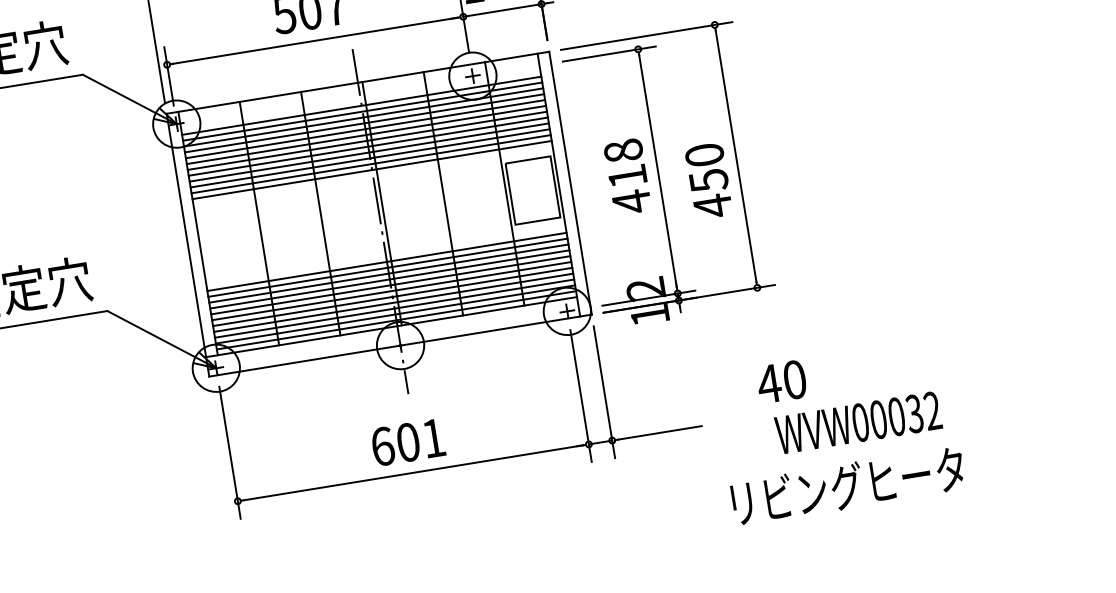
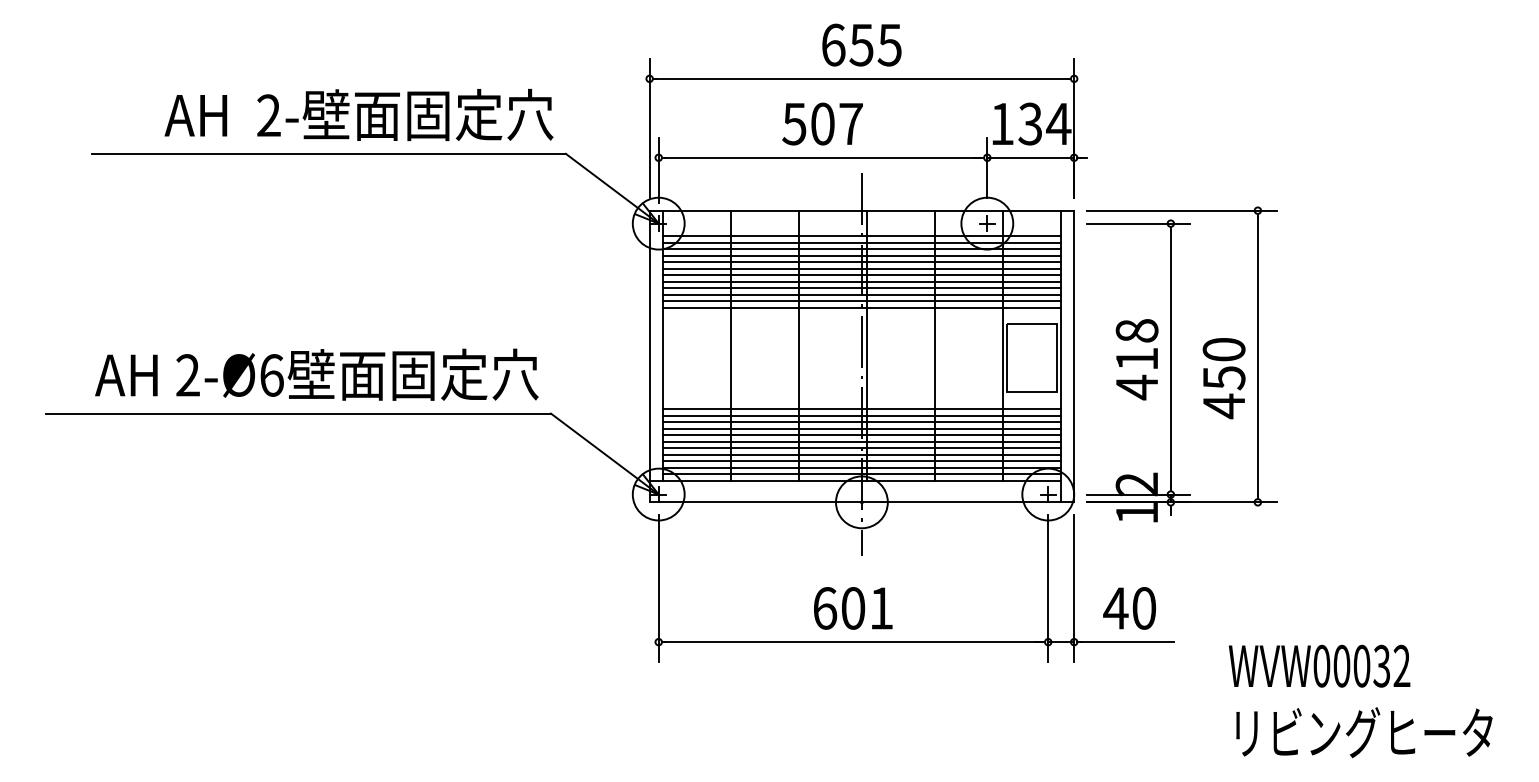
text: (781, 382) -> (1129, 608), moved
text: (858, 422) -> (1319, 665), moved
text: (848, 485) -> (1364, 732), moved

